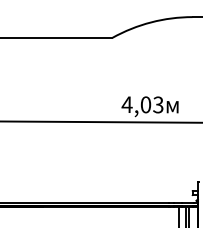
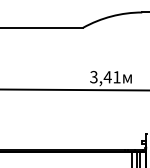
text: (142, 104) -> (105, 76), 4,03 -> 3,41

